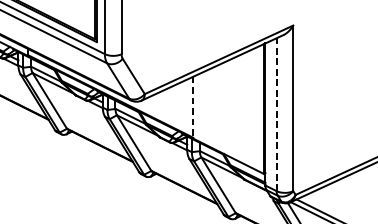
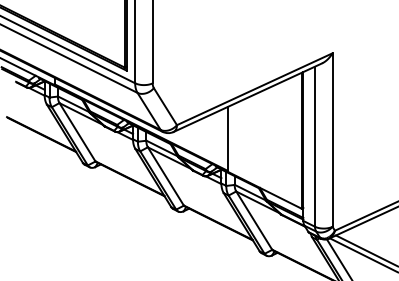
line: (193, 106) -> (227, 138), dashed -> solid
line: (277, 114) -> (315, 146), dashed -> solid

